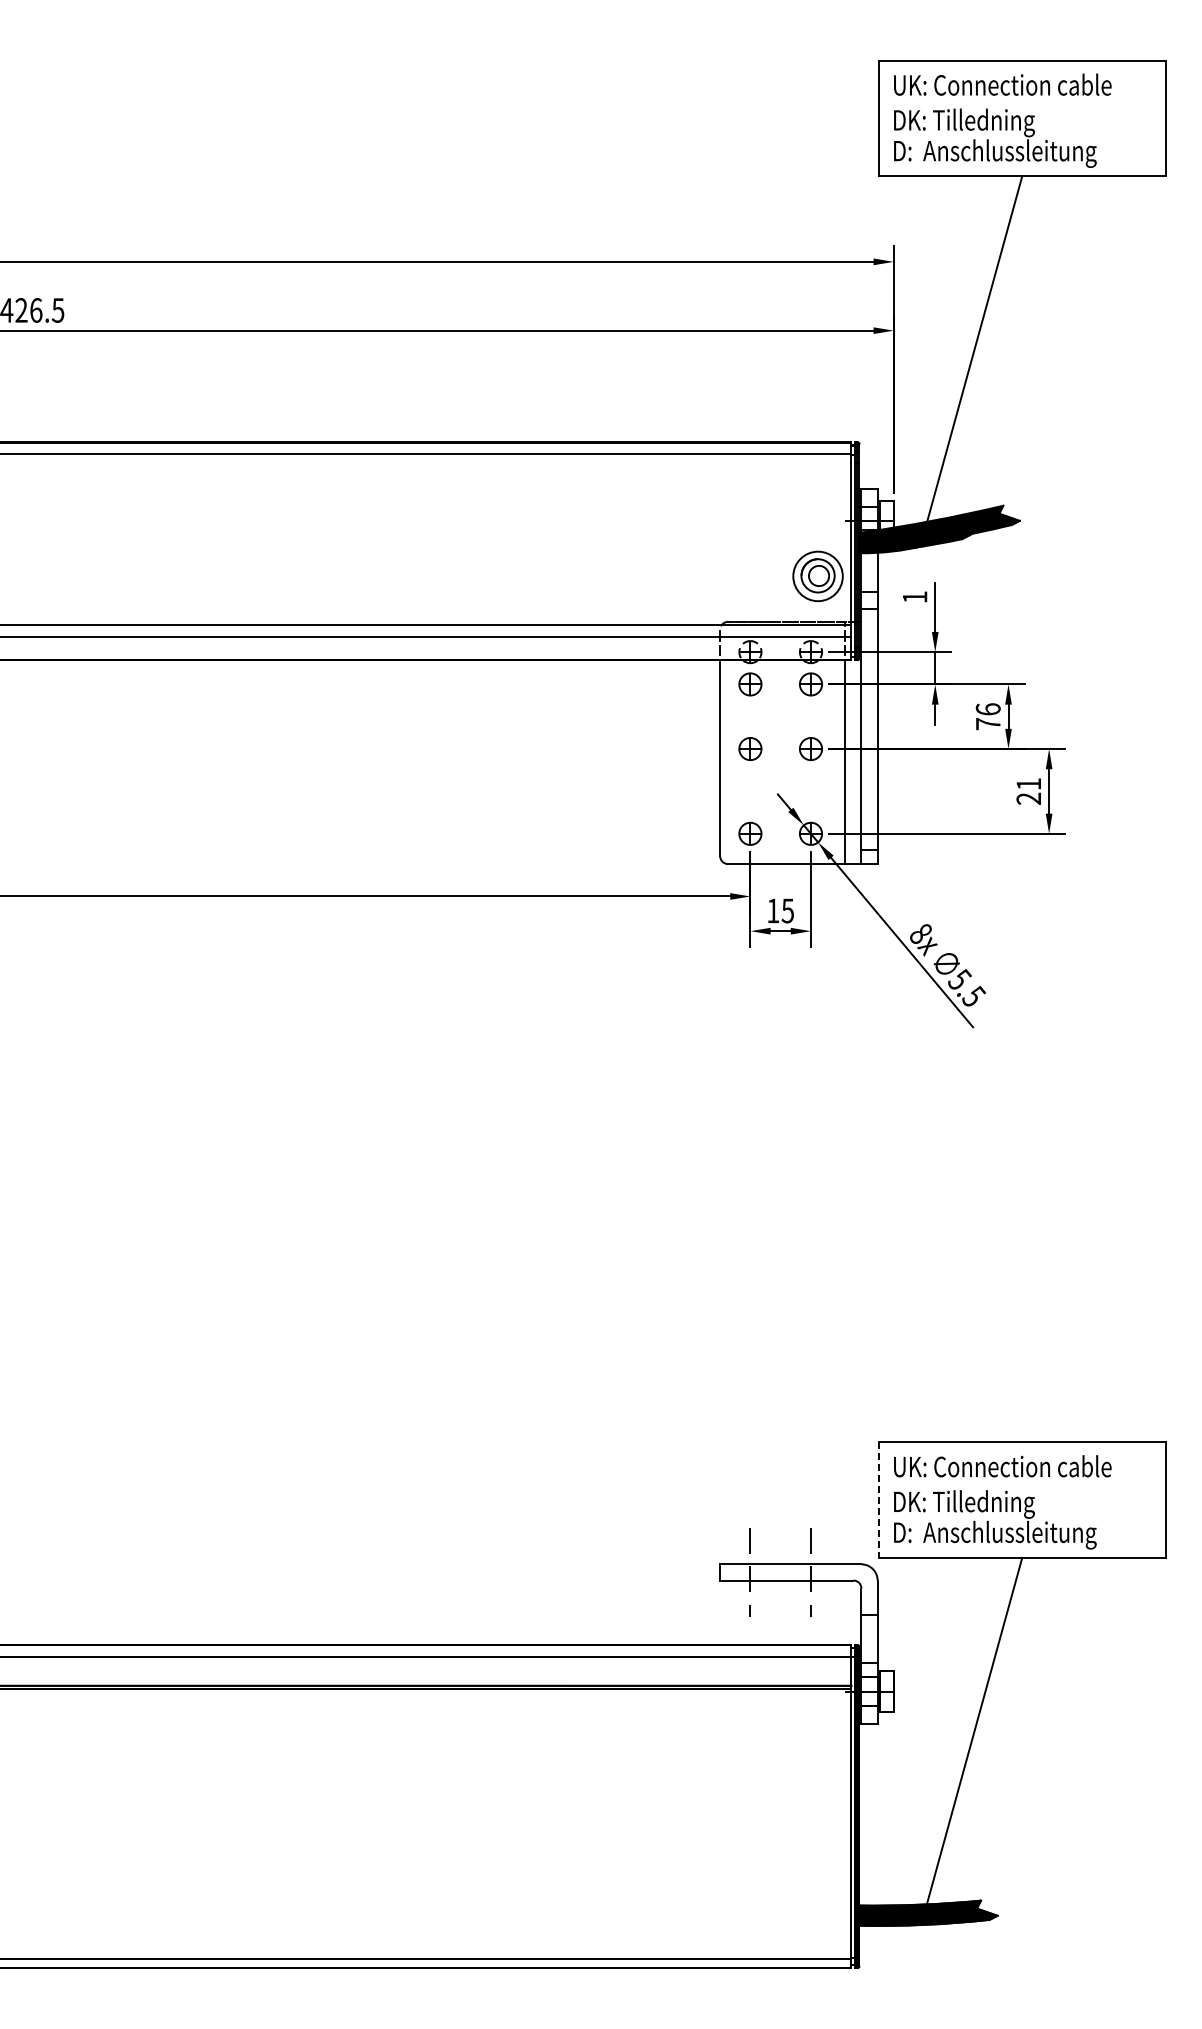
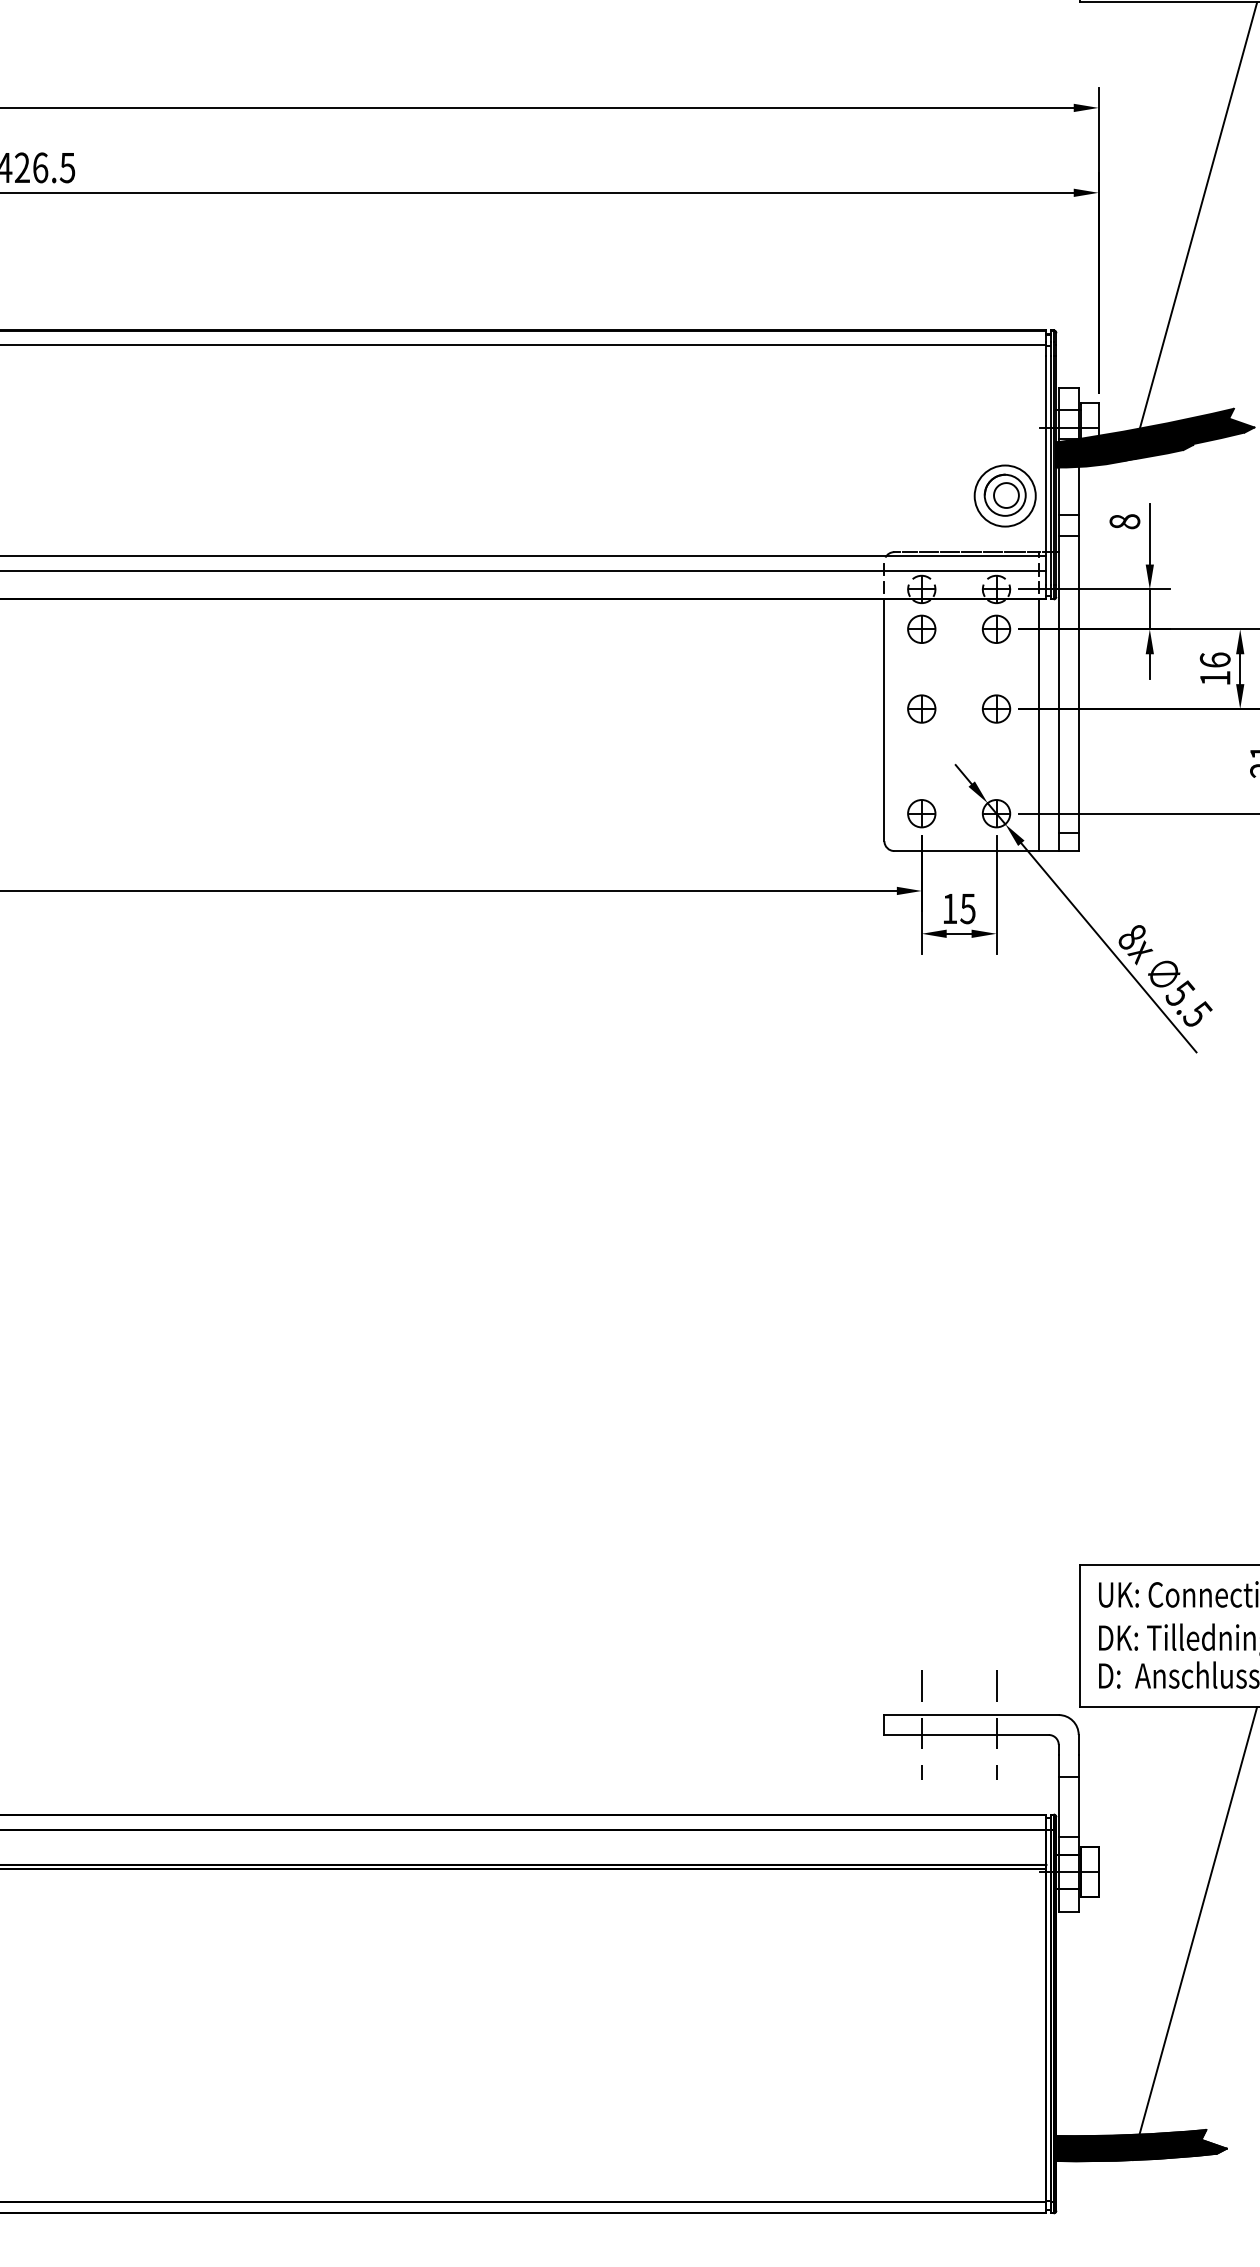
text: (914, 597) -> (1124, 522), 1 -> 8
text: (988, 724) -> (1215, 678), 76 -> 16
line: (878, 1500) -> (1079, 1636), dashed -> solid

